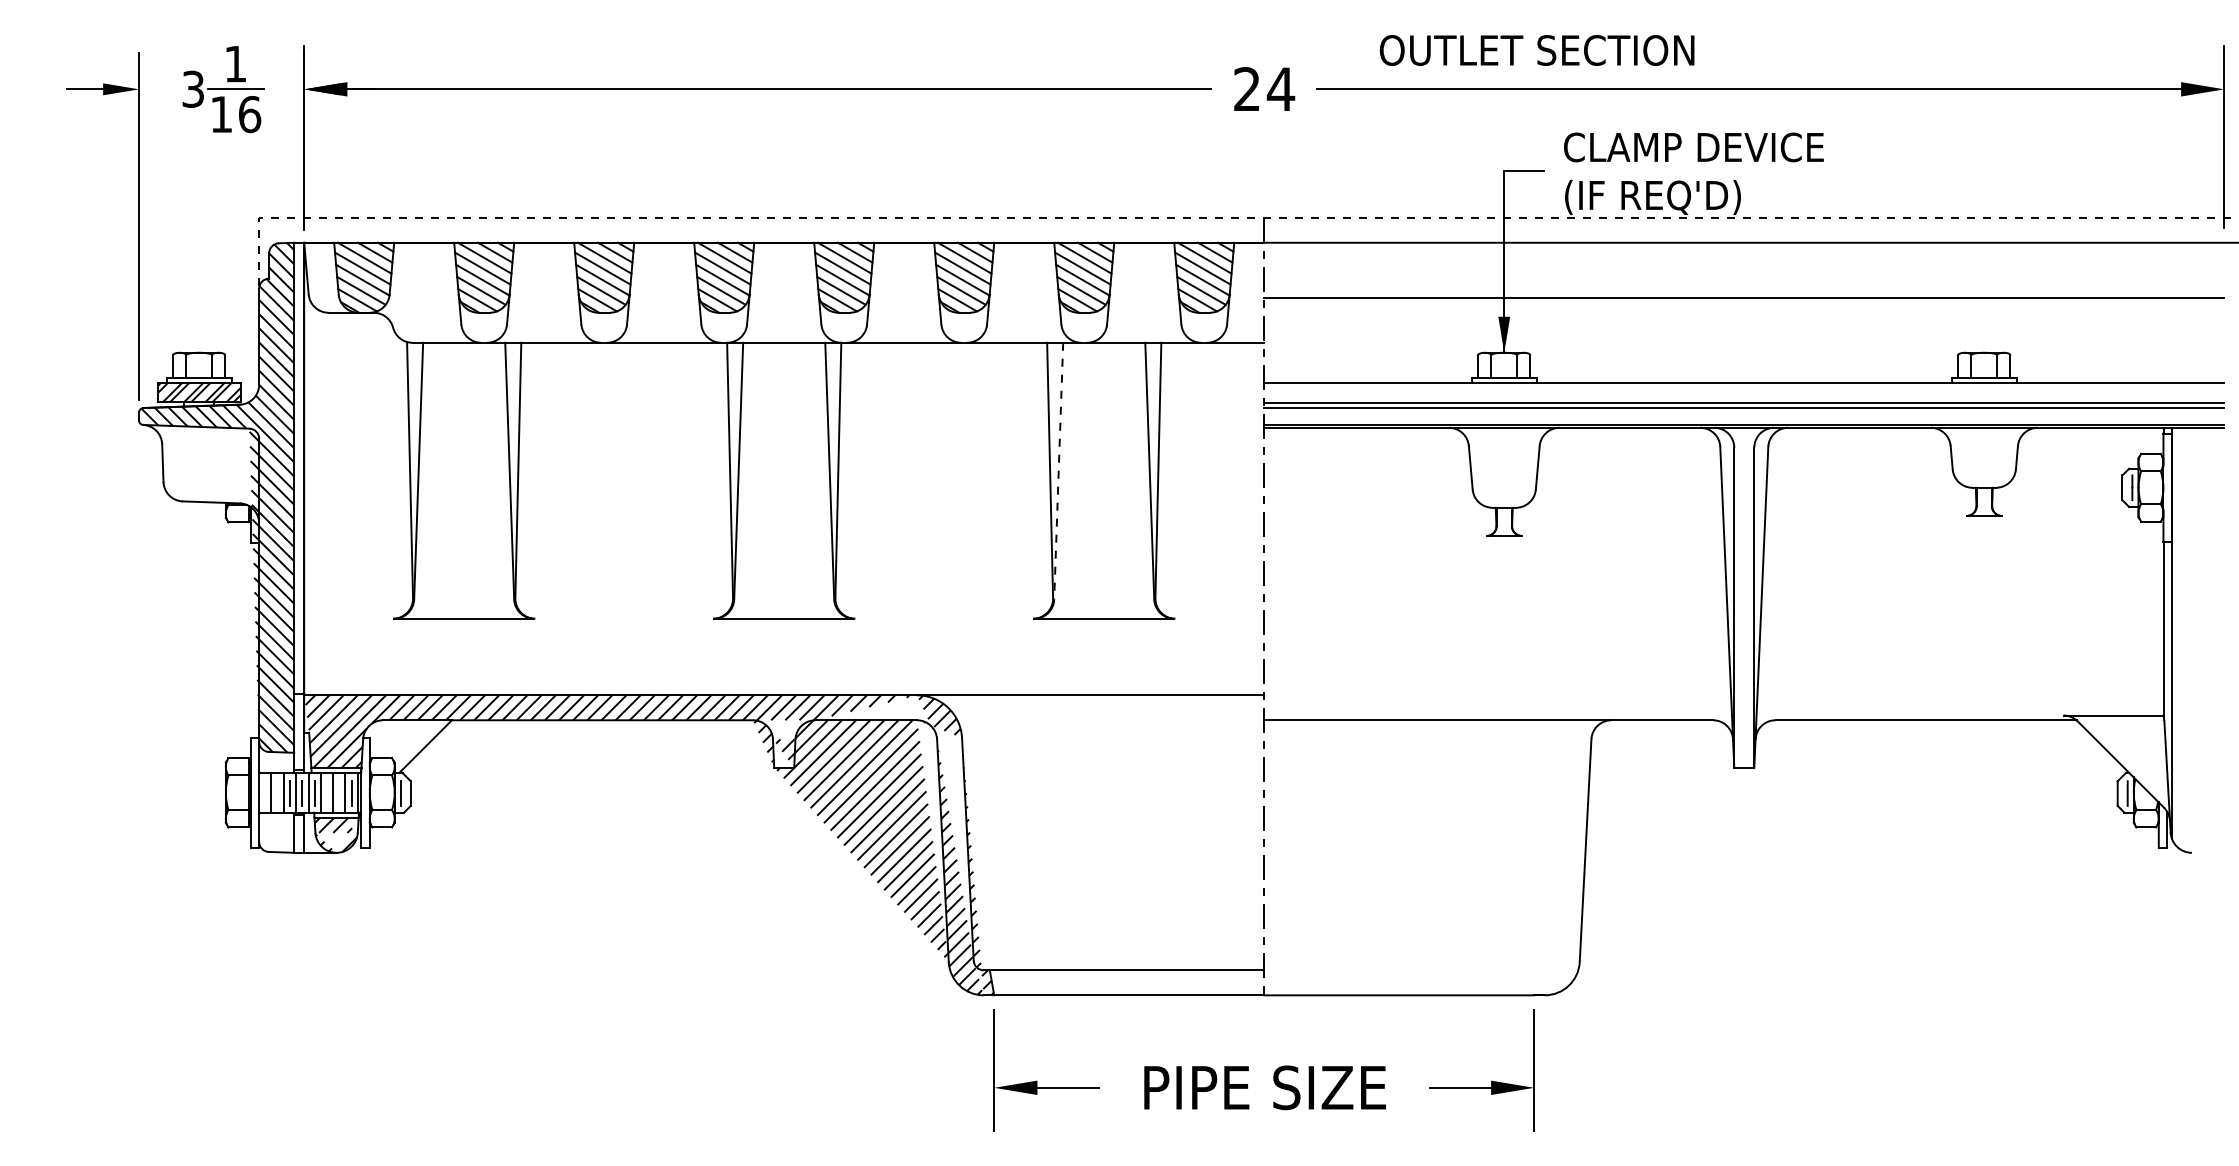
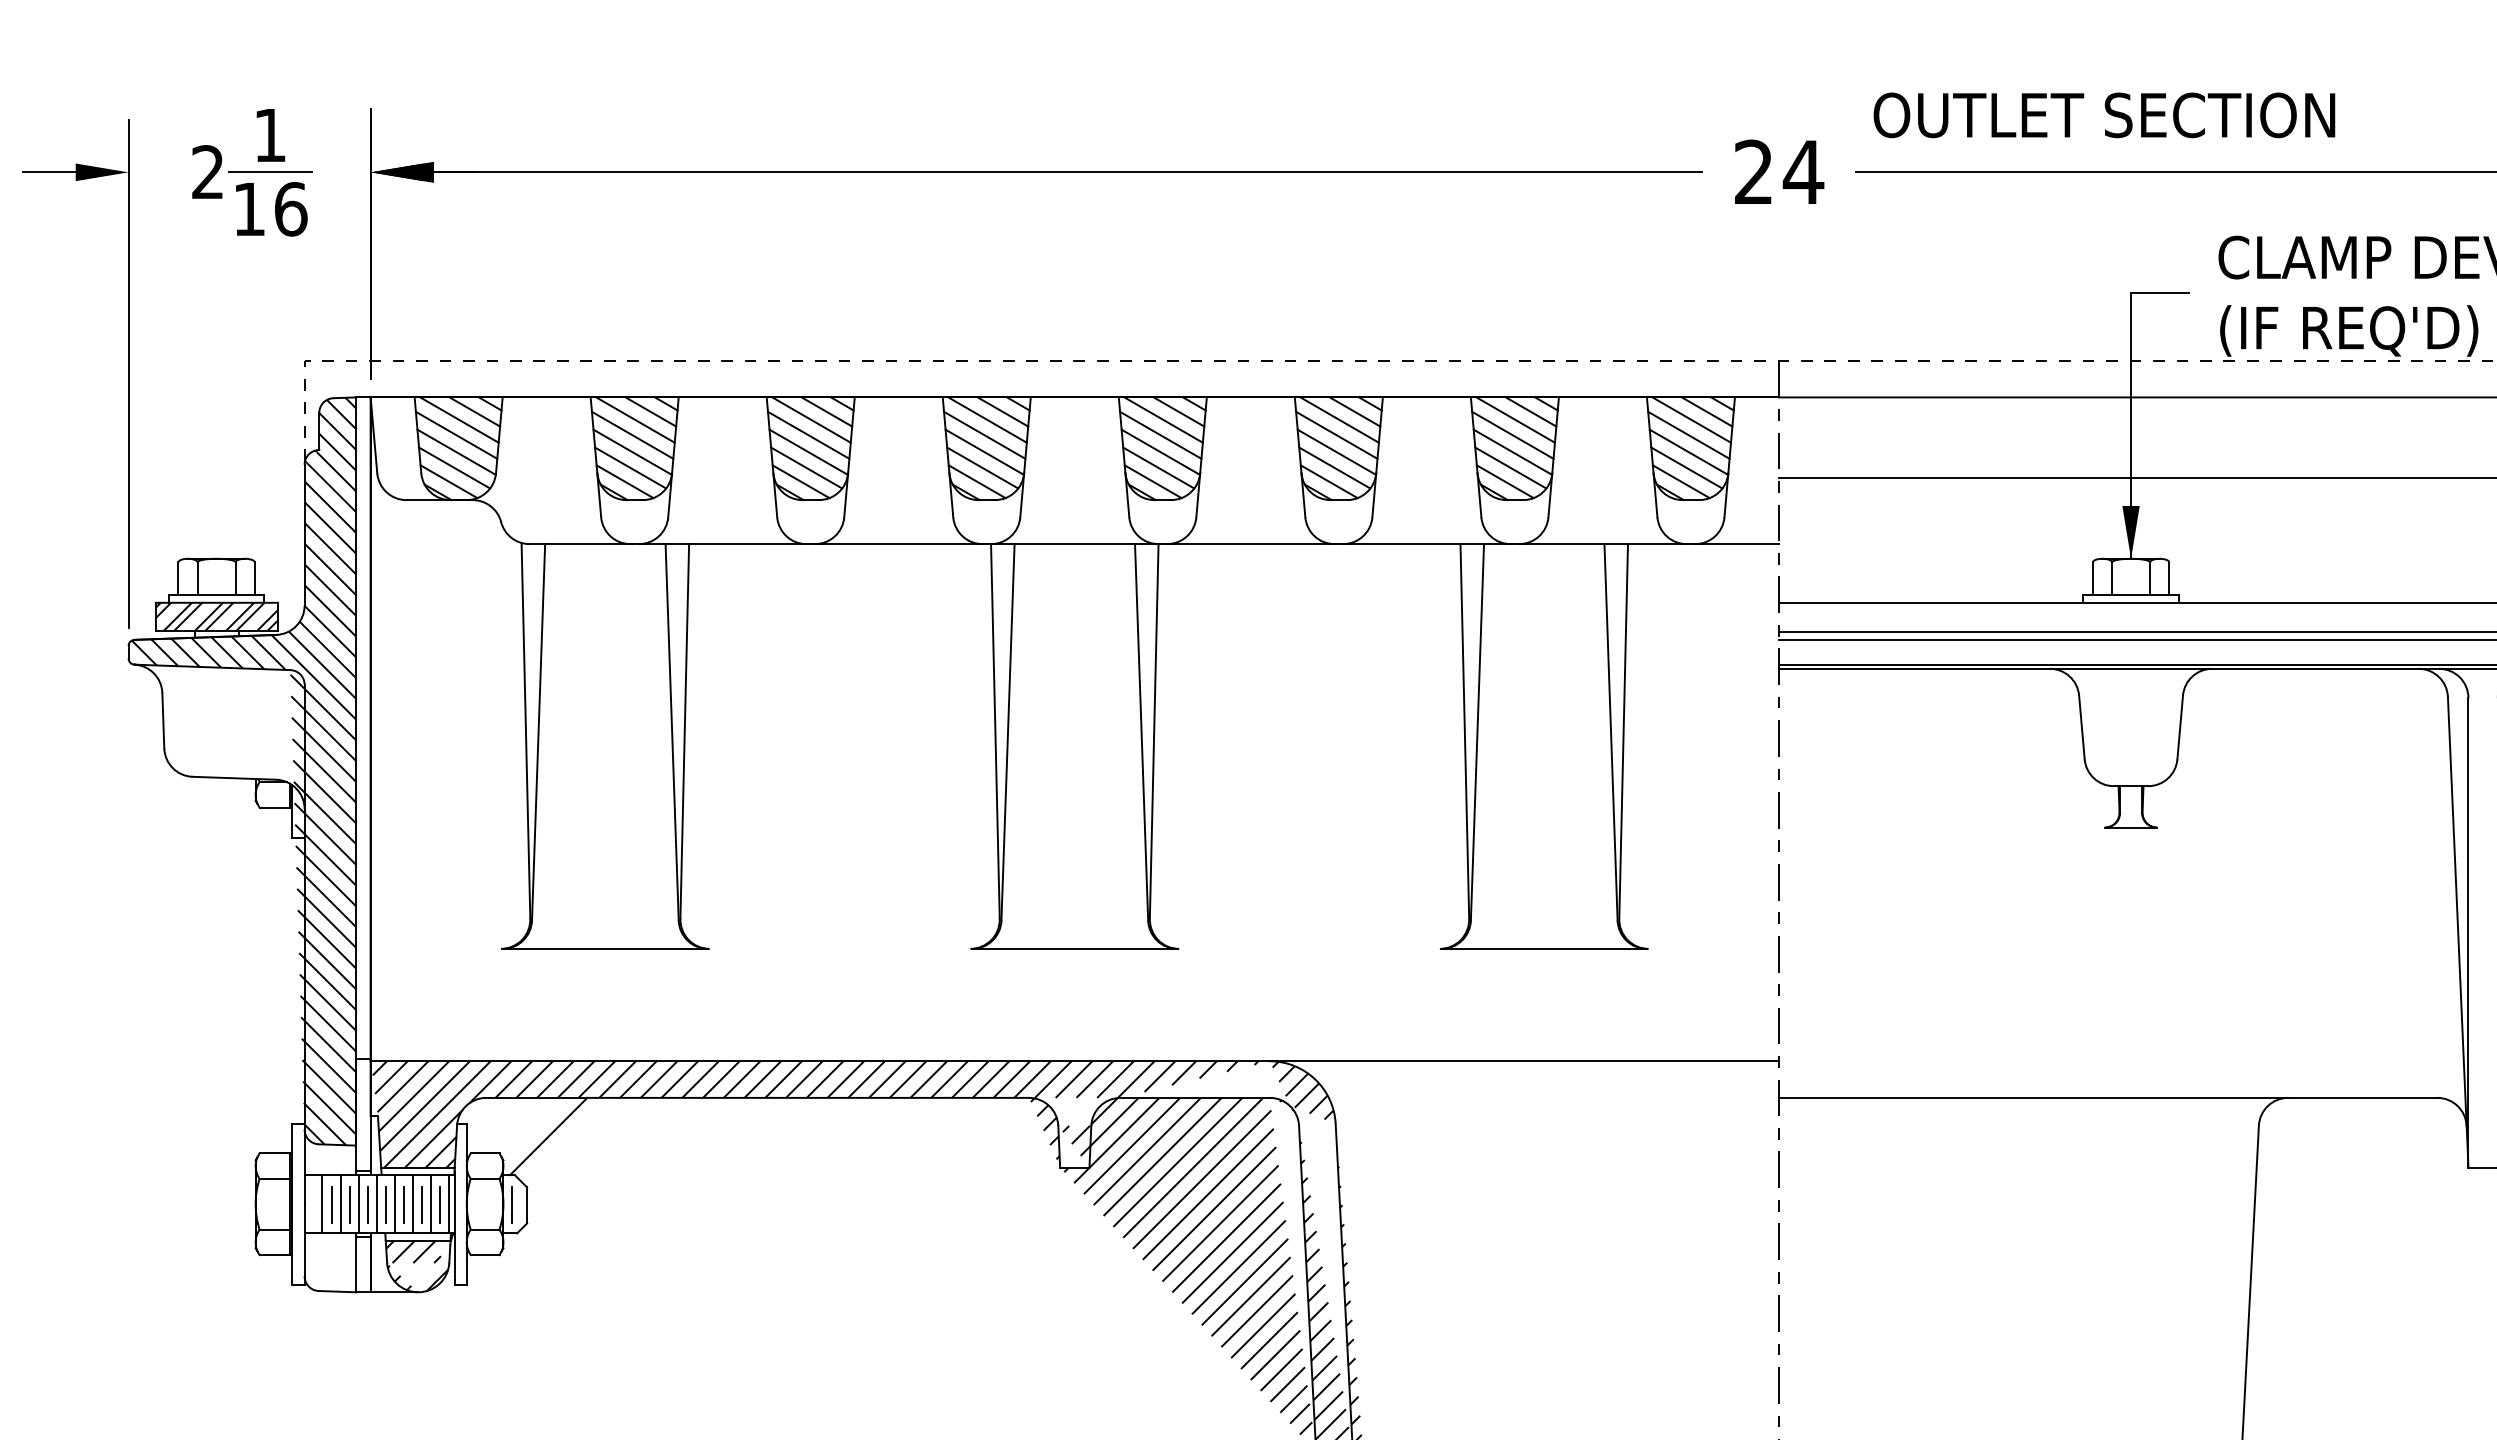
text: (1536, 50) -> (2103, 115), moved
text: (192, 89) -> (206, 172), 3 -> 2
line: (1058, 471) -> (1477, 732), dashed -> solid
line: (277, 793) -> (331, 1205), added
line: (326, 793) -> (403, 1205), added
line: (339, 793) -> (422, 1205), added

